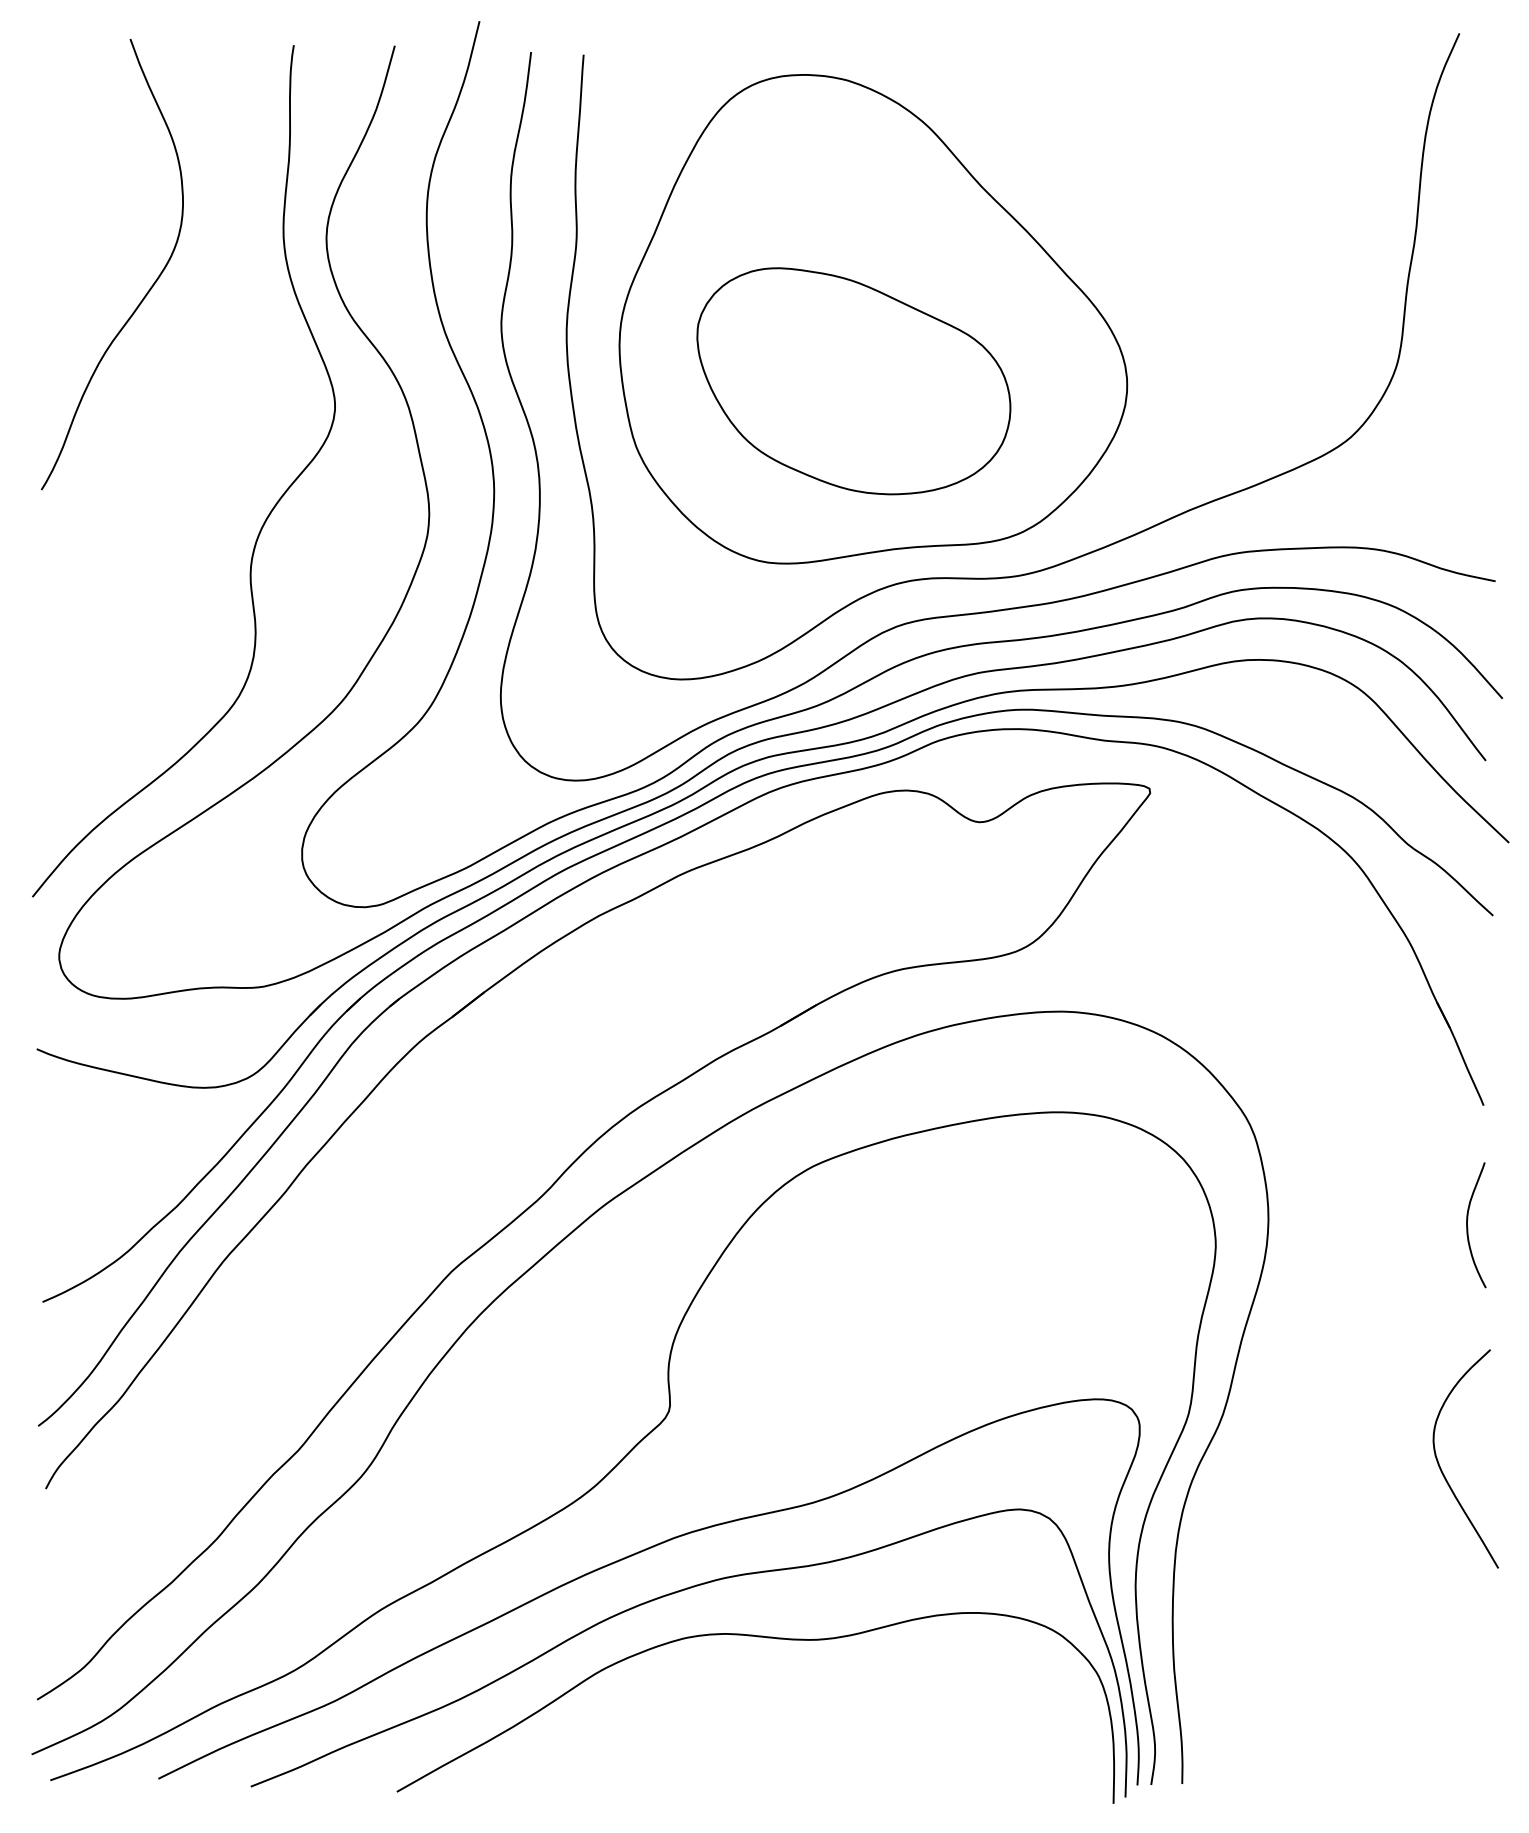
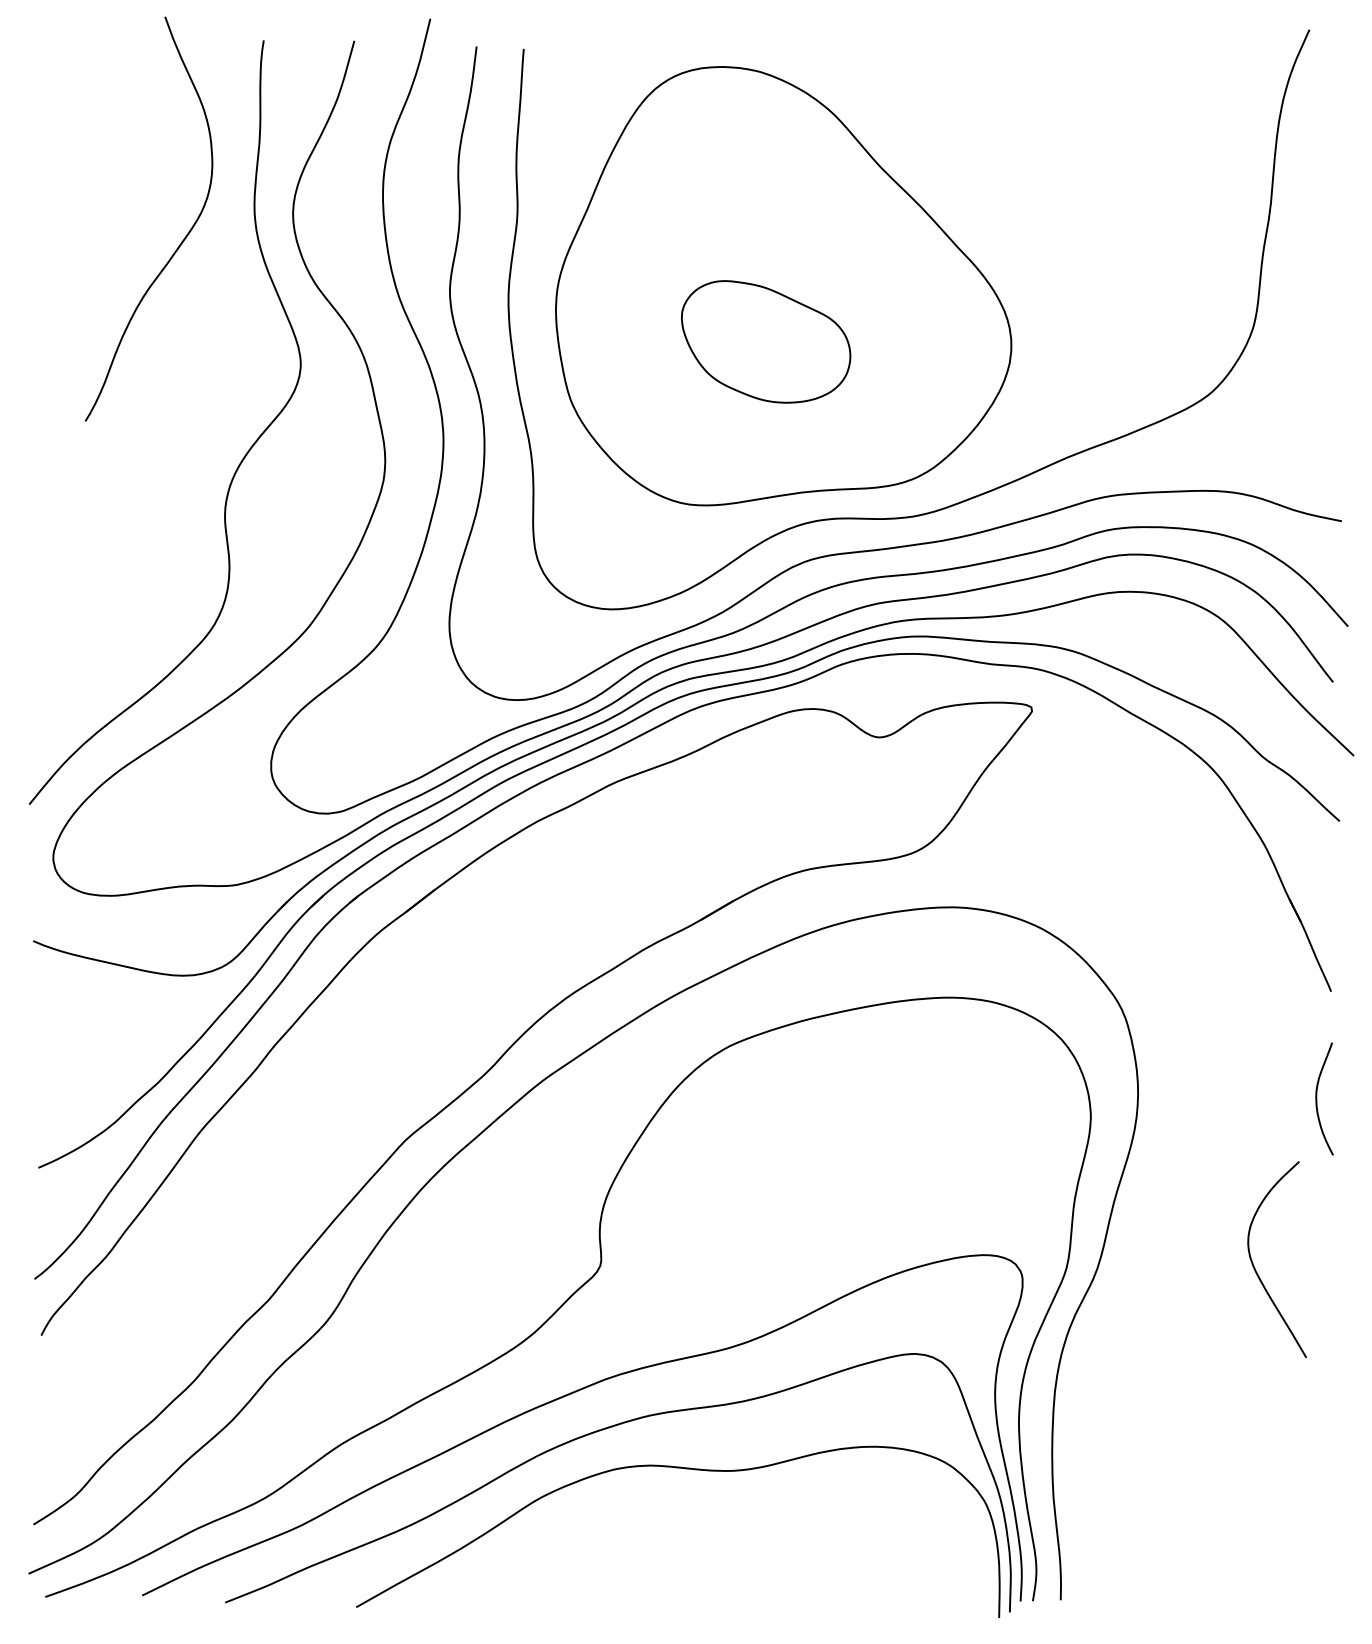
curve: (148, 289) -> (181, 241), moved
part: (853, 380) -> (765, 341), size x0.6
curve: (1440, 1465) -> (1254, 1265), moved

